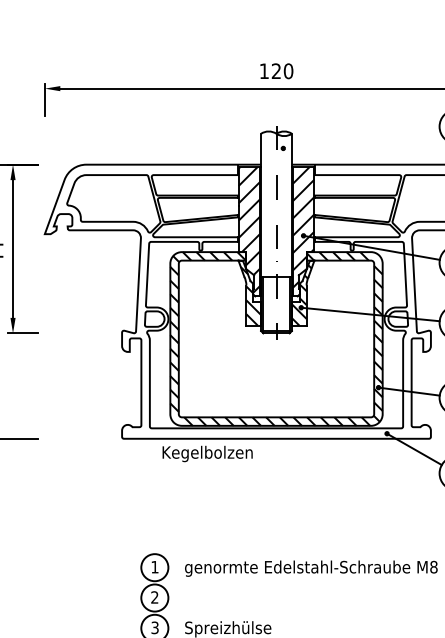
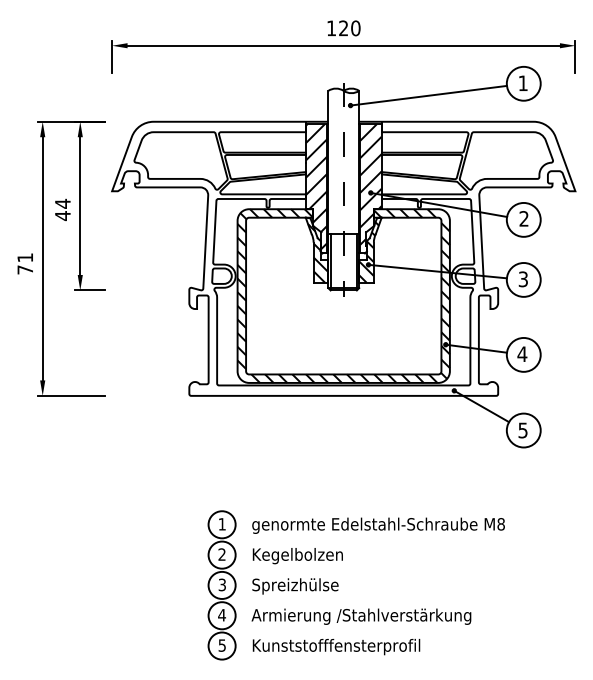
line: (361, 138) -> (428, 95), added
text: (207, 454) -> (297, 556), moved

